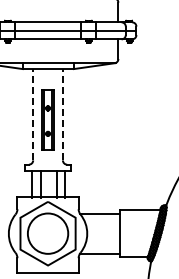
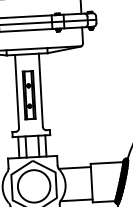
line: (33, 114) -> (17, 91), dashed -> solid
line: (62, 114) -> (40, 90), dashed -> solid

